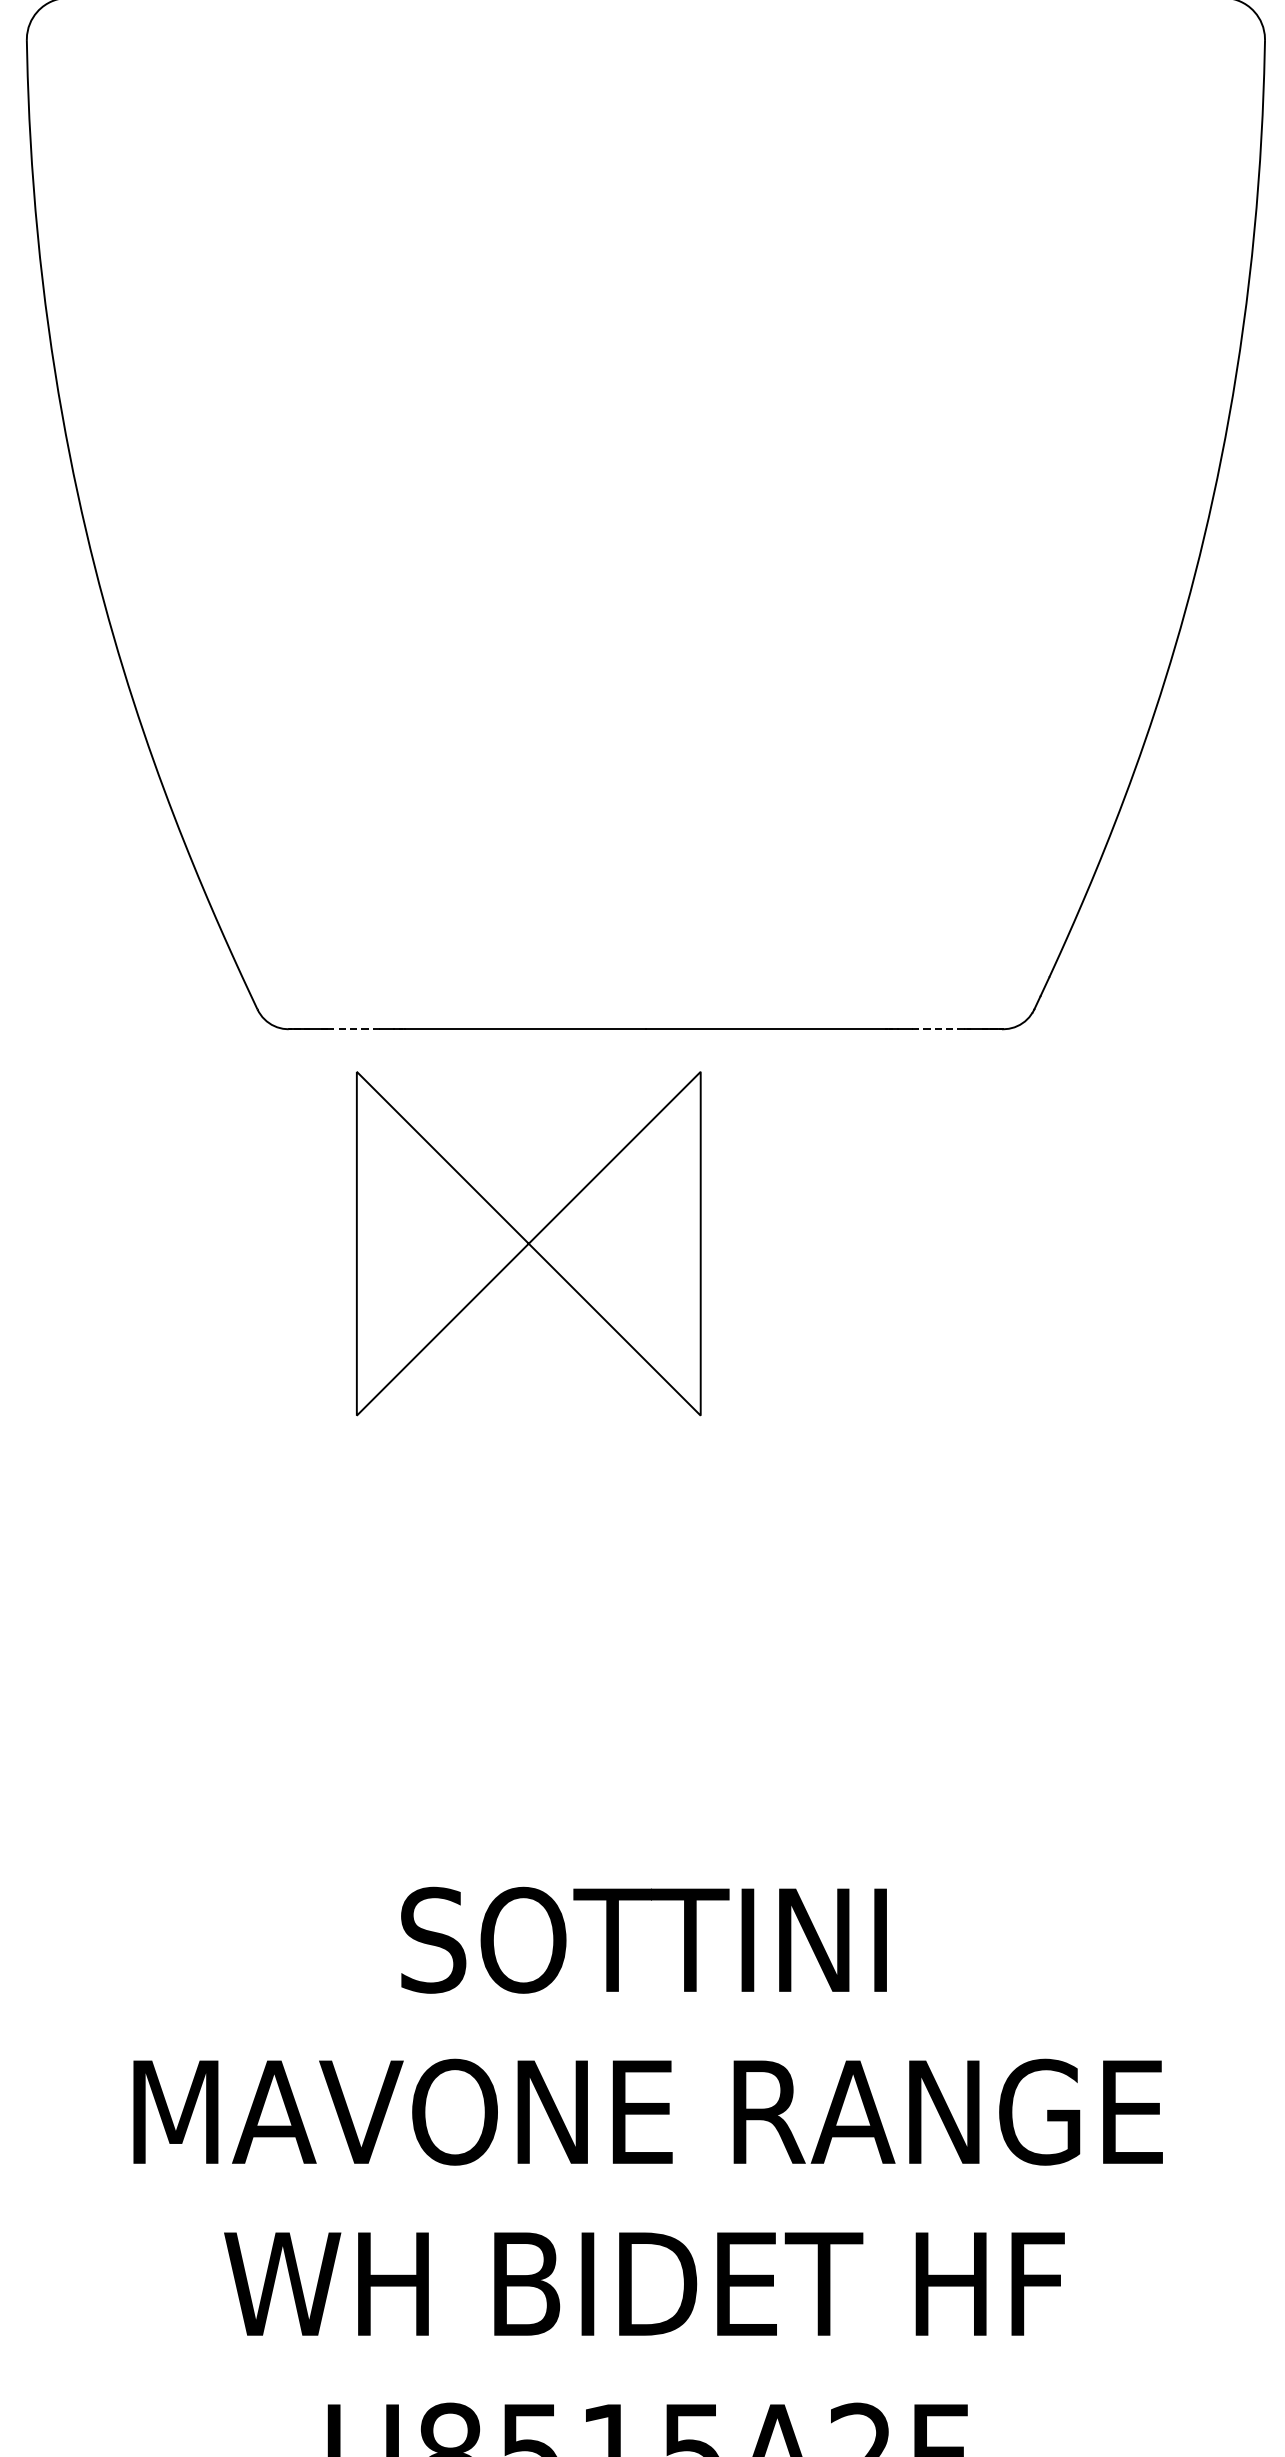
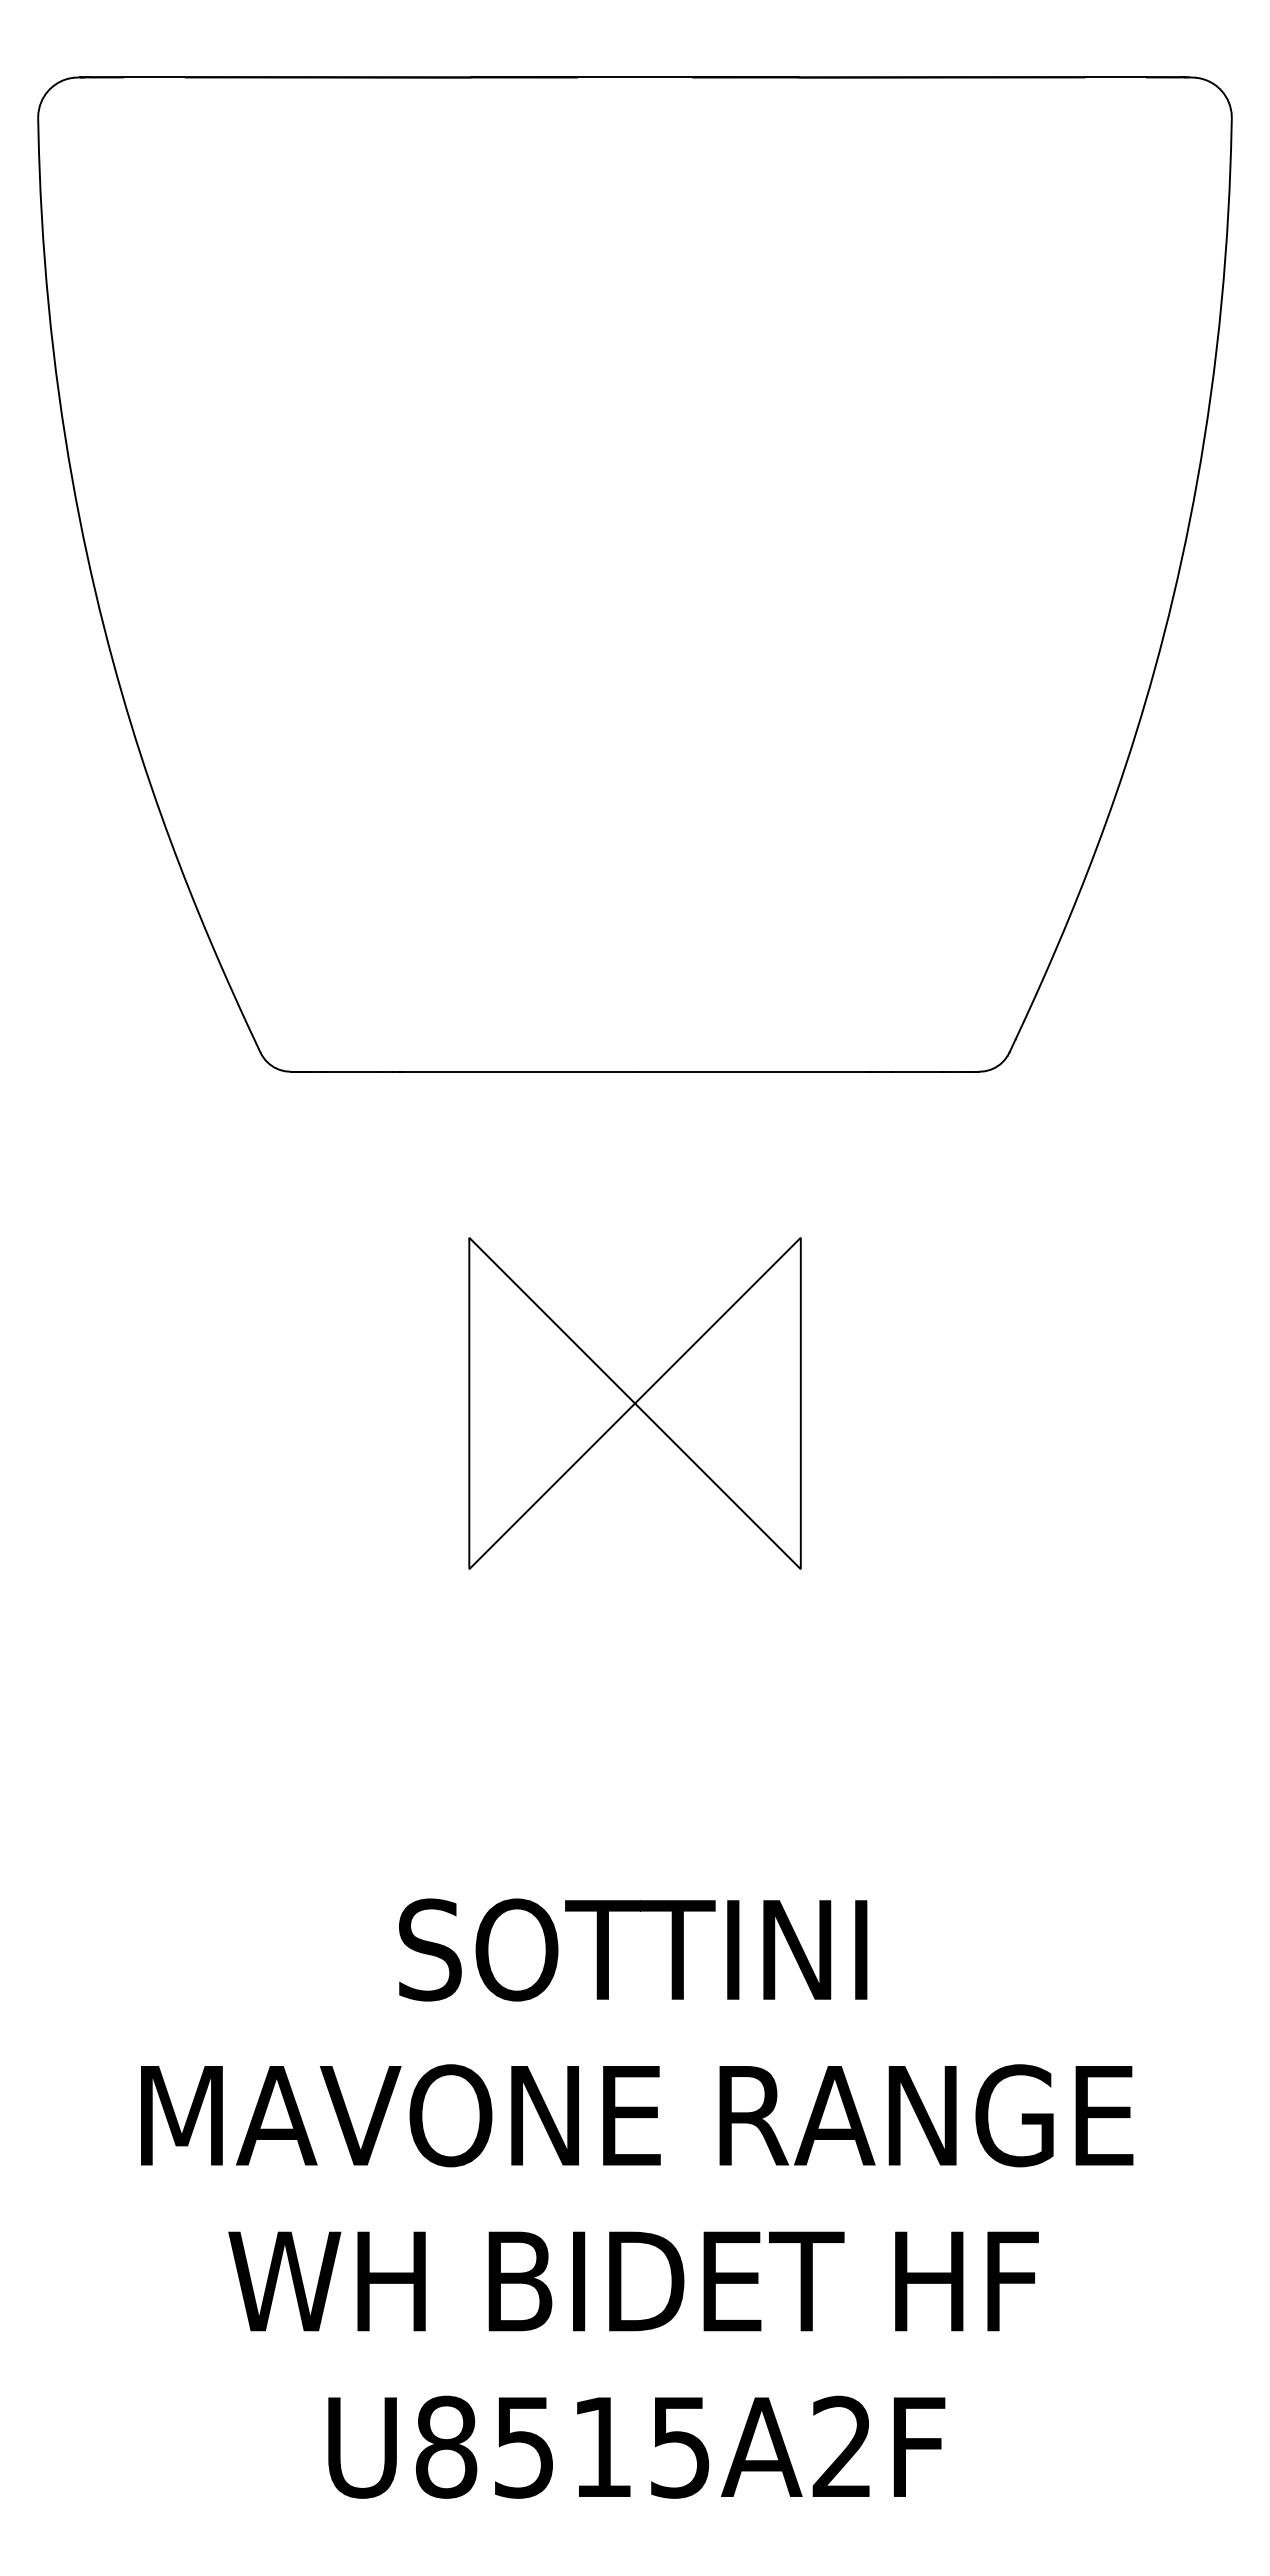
line: (353, 1029) -> (353, 1071), dashed -> solid
line: (937, 1029) -> (916, 1071), dashed -> solid
part: (528, 1243) -> (634, 1403), moved

